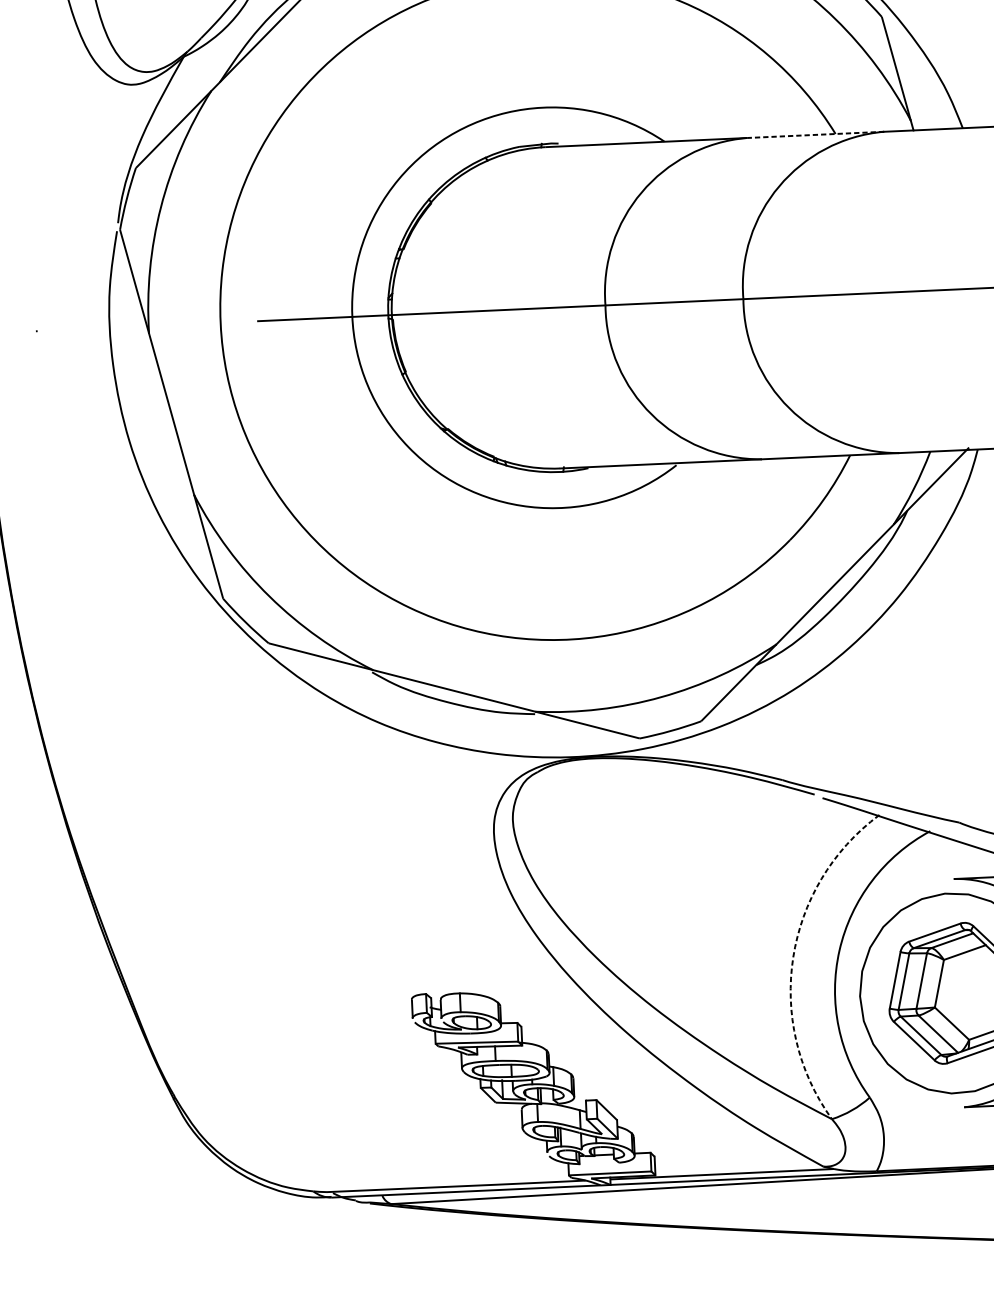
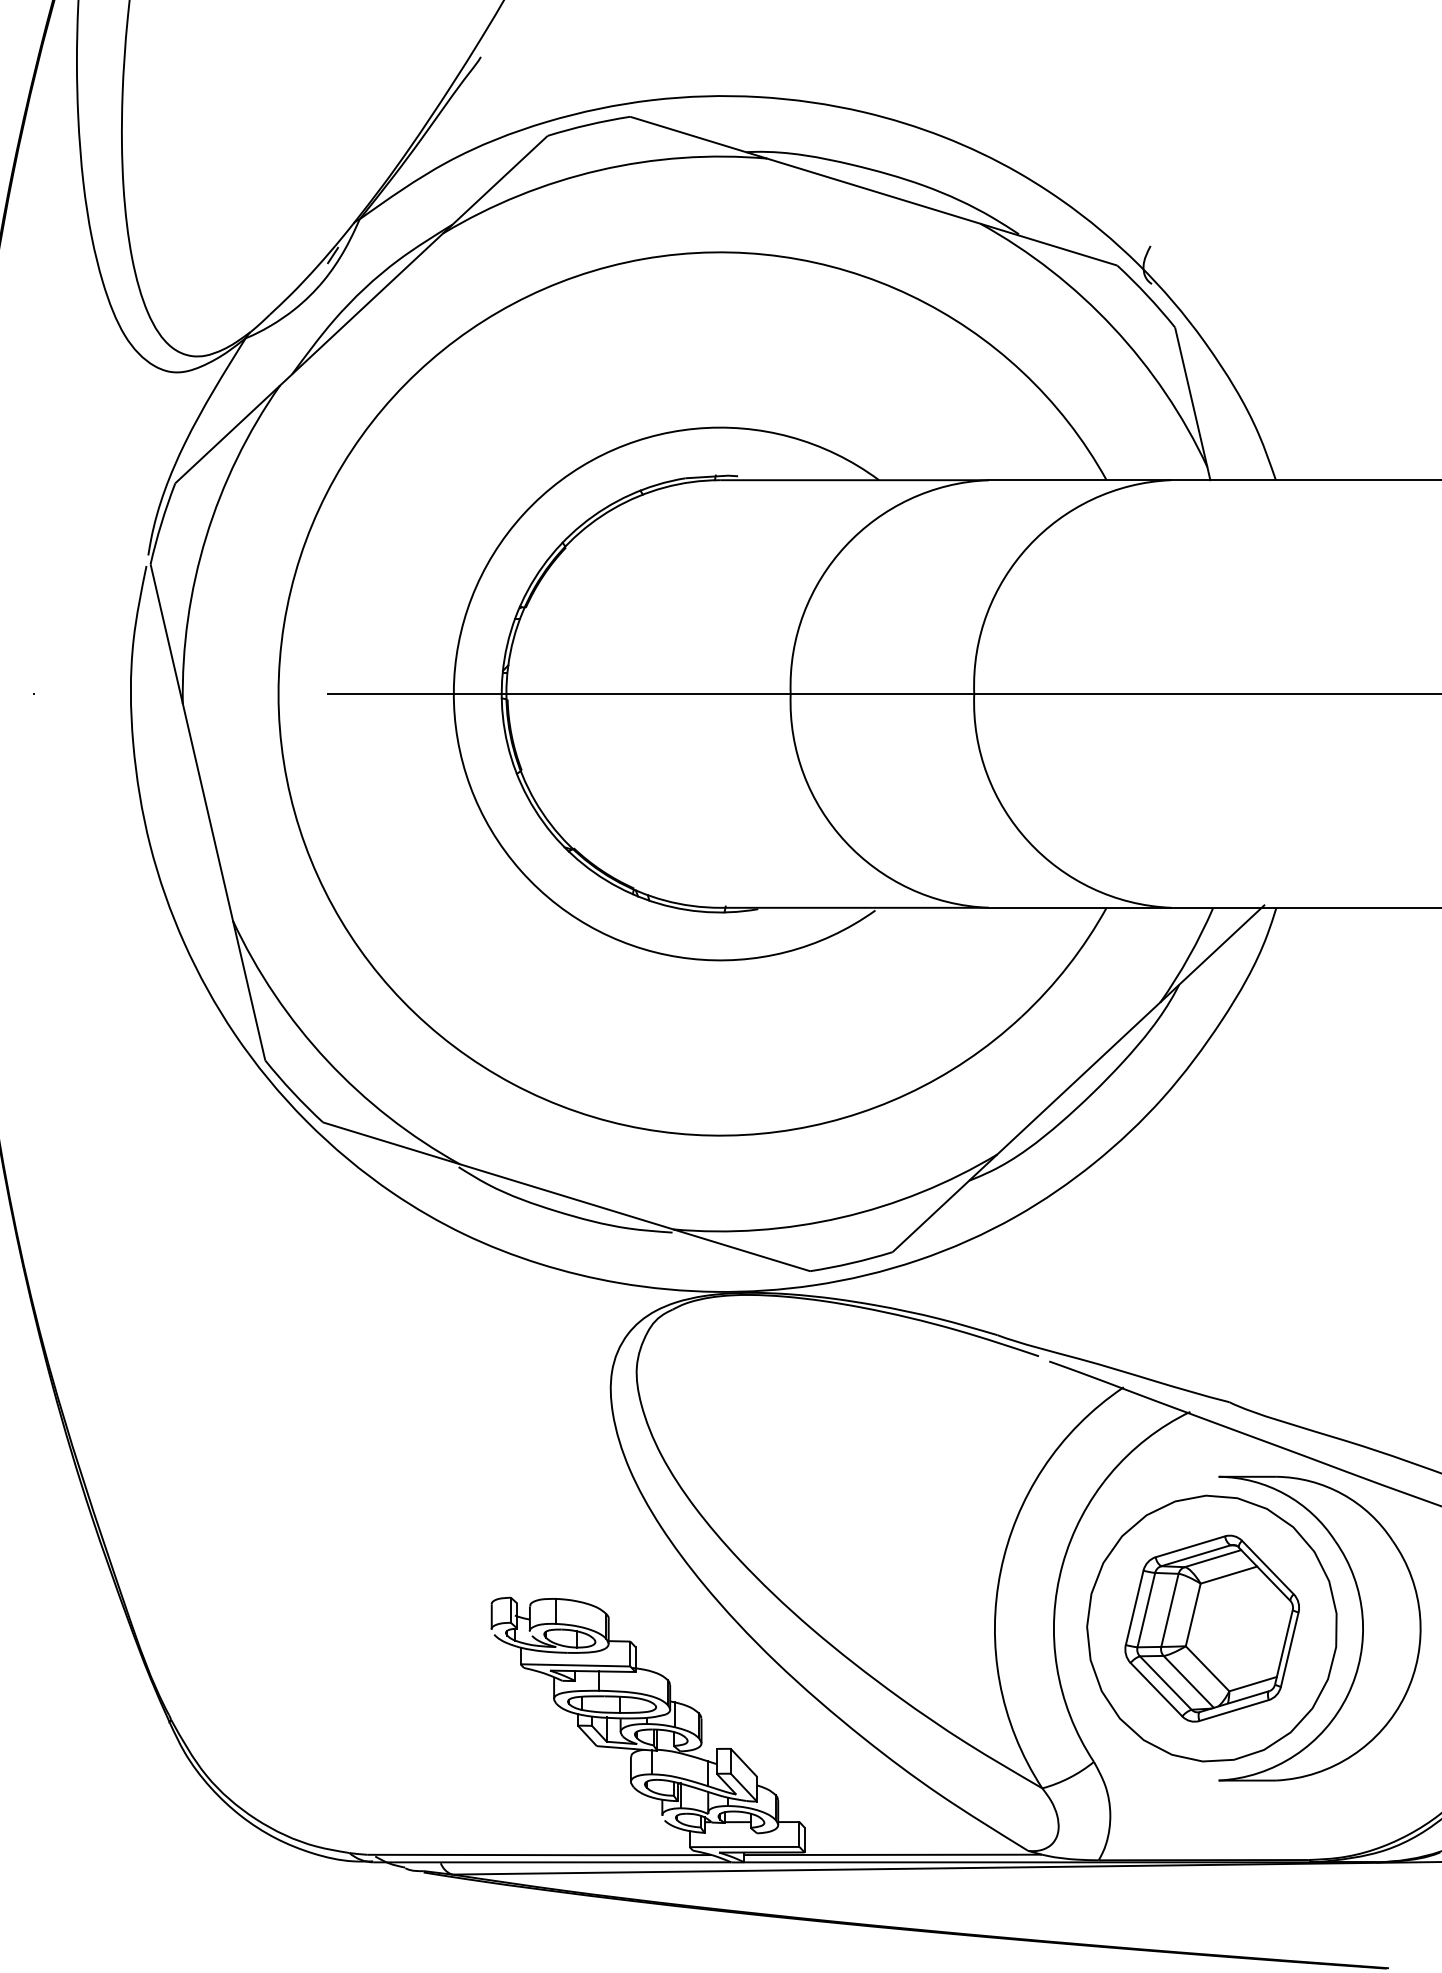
line: (815, 135) -> (1079, 480), dashed -> solid
arc: (793, 957) -> (1000, 1571), dashed -> solid

